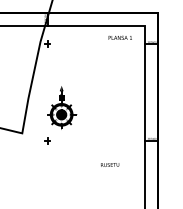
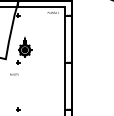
text: (110, 164) -> (14, 74), moved

